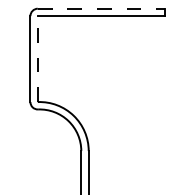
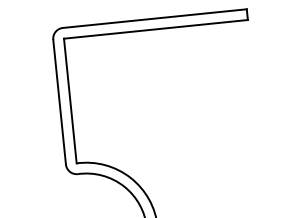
line: (101, 8) -> (155, 18), dashed -> solid
line: (37, 59) -> (69, 101), dashed -> solid

